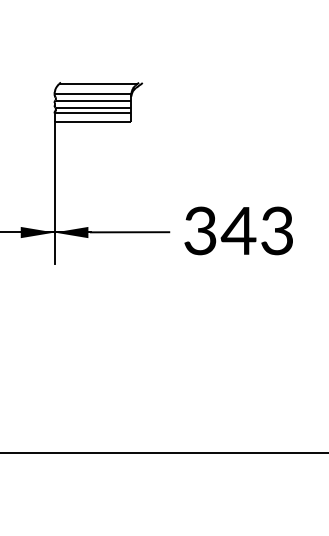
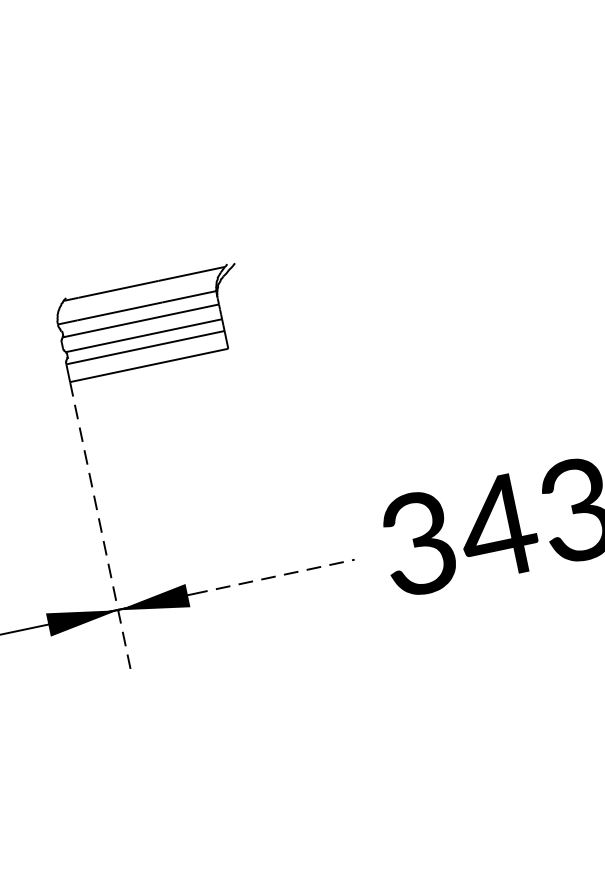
line: (54, 193) -> (101, 529), solid -> dashed
line: (130, 232) -> (274, 577), solid -> dashed

